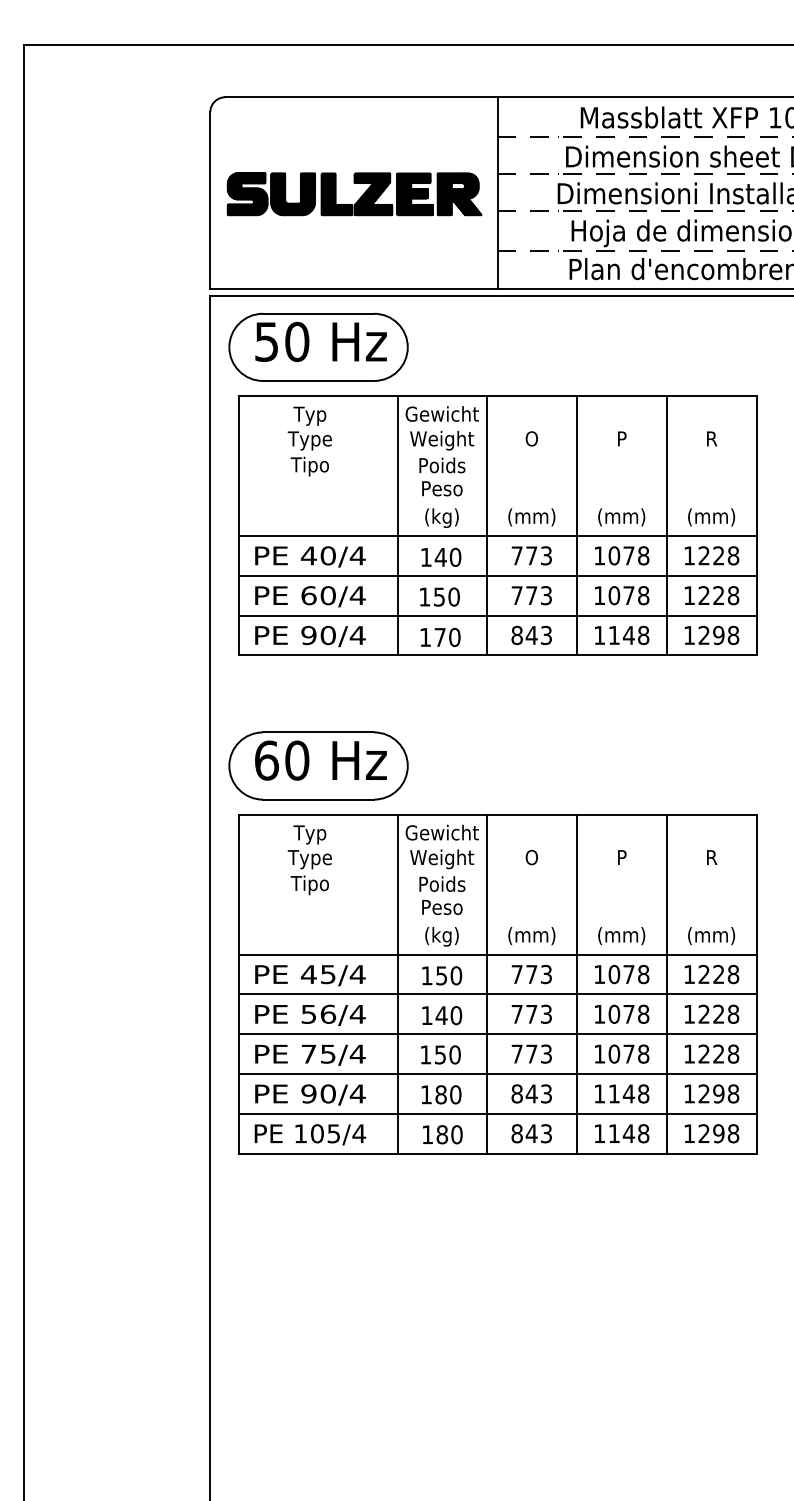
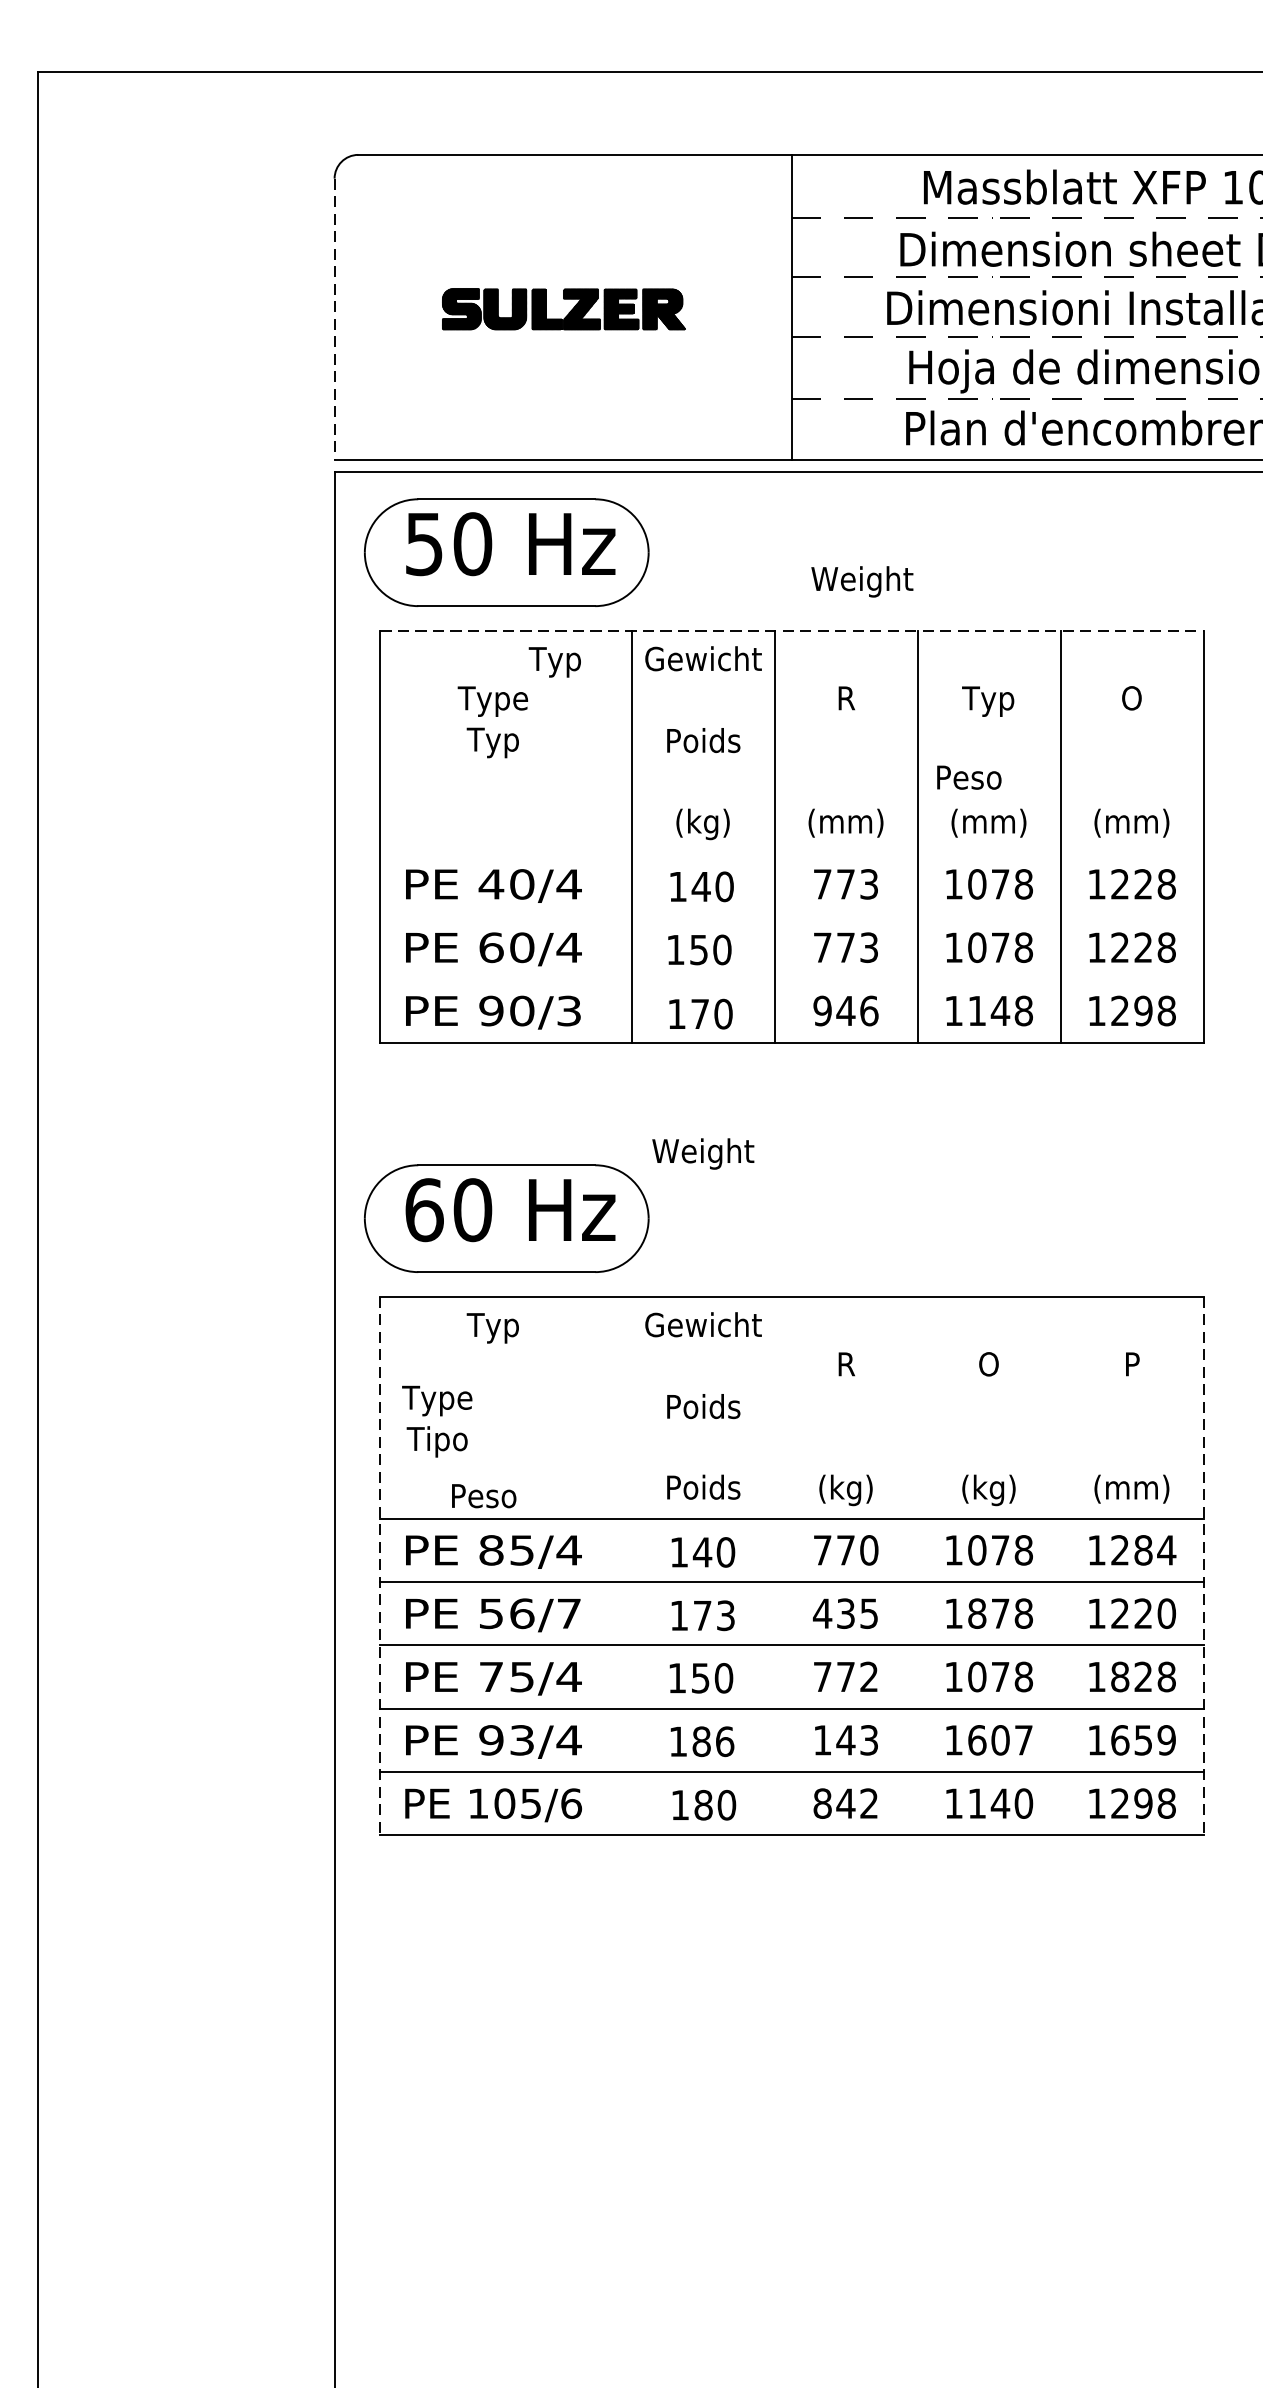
part: (354, 194) -> (563, 309), size x0.6
line: (210, 201) -> (334, 320), solid -> dashed
line: (498, 396) -> (792, 630), solid -> dashed
text: (309, 415) -> (554, 661), moved
text: (531, 438) -> (845, 697), O -> R
text: (711, 438) -> (1131, 697), R -> O
text: (442, 440) -> (862, 581), moved
text: (620, 440) -> (987, 700), P -> Typ
text: (309, 466) -> (492, 742), Tipo -> Typ
text: (442, 488) -> (969, 777), moved
line: (498, 535) -> (792, 851), removed
line: (498, 575) -> (792, 915), removed
line: (498, 615) -> (792, 979), removed
text: (357, 635) -> (568, 1011), 90/4 -> 90/3
text: (531, 635) -> (845, 1011), 843 -> 946
text: (531, 857) -> (845, 1364), O -> R
text: (621, 857) -> (988, 1364), P -> O
text: (712, 857) -> (1133, 1364), R -> P
text: (442, 859) -> (703, 1154), moved
text: (309, 872) -> (436, 1421), moved
text: (442, 907) -> (484, 1496), moved
text: (442, 936) -> (703, 1489), (kg) -> Poids
text: (531, 936) -> (845, 1489), (mm) -> (kg)
text: (621, 936) -> (988, 1489), (mm) -> (kg)
text: (308, 974) -> (490, 1550), 45/4 -> 85/4
text: (546, 974) -> (869, 1550), 773 -> 770
text: (726, 974) -> (1155, 1550), 1228 -> 1284
text: (441, 975) -> (702, 1551), 150 -> 140
line: (239, 984) -> (380, 1566), solid -> dashed
line: (397, 984) -> (632, 1566), removed
line: (487, 984) -> (775, 1566), removed
line: (577, 984) -> (918, 1566), removed
line: (667, 984) -> (1061, 1566), removed
line: (757, 984) -> (1204, 1566), solid -> dashed
text: (531, 1013) -> (845, 1612), 773 -> 435
text: (357, 1014) -> (568, 1613), 56/4 -> 56/7
text: (614, 1014) -> (977, 1613), 1078 -> 1878
text: (733, 1014) -> (1166, 1613), 1228 -> 1220
text: (448, 1015) -> (713, 1615), 140 -> 173
text: (703, 1053) -> (1119, 1675), 1228 -> 1828
text: (546, 1054) -> (869, 1677), 773 -> 772
text: (327, 1093) -> (520, 1739), 90/4 -> 93/4
text: (516, 1093) -> (821, 1739), 843 -> 143
text: (628, 1093) -> (999, 1739), 1148 -> 1607
text: (718, 1093) -> (1142, 1739), 1298 -> 1659
text: (455, 1094) -> (724, 1741), 180 -> 186
text: (359, 1133) -> (571, 1803), 105/4 -> 105/6
text: (546, 1133) -> (869, 1803), 843 -> 842
text: (643, 1133) -> (1023, 1803), 1148 -> 1140

